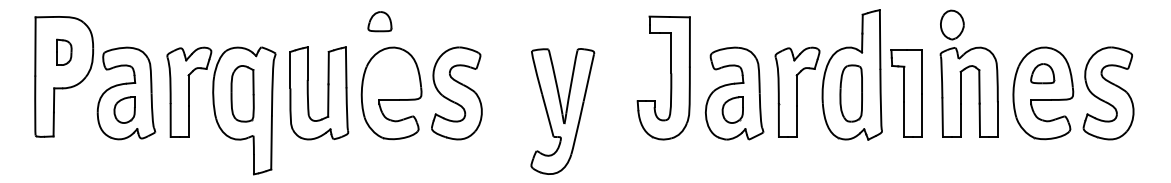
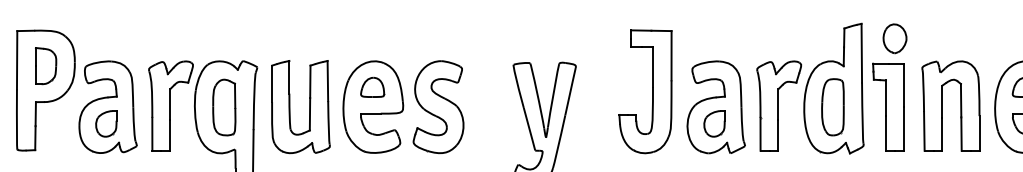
part: (379, 21) -> (372, 87), moved
part: (952, 24) -> (895, 38), moved
part: (64, 52) -> (46, 66), size x1.43

